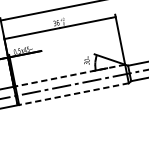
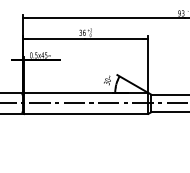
line: (69, 75) -> (85, 92), dashed -> solid
line: (73, 93) -> (85, 113), dashed -> solid

